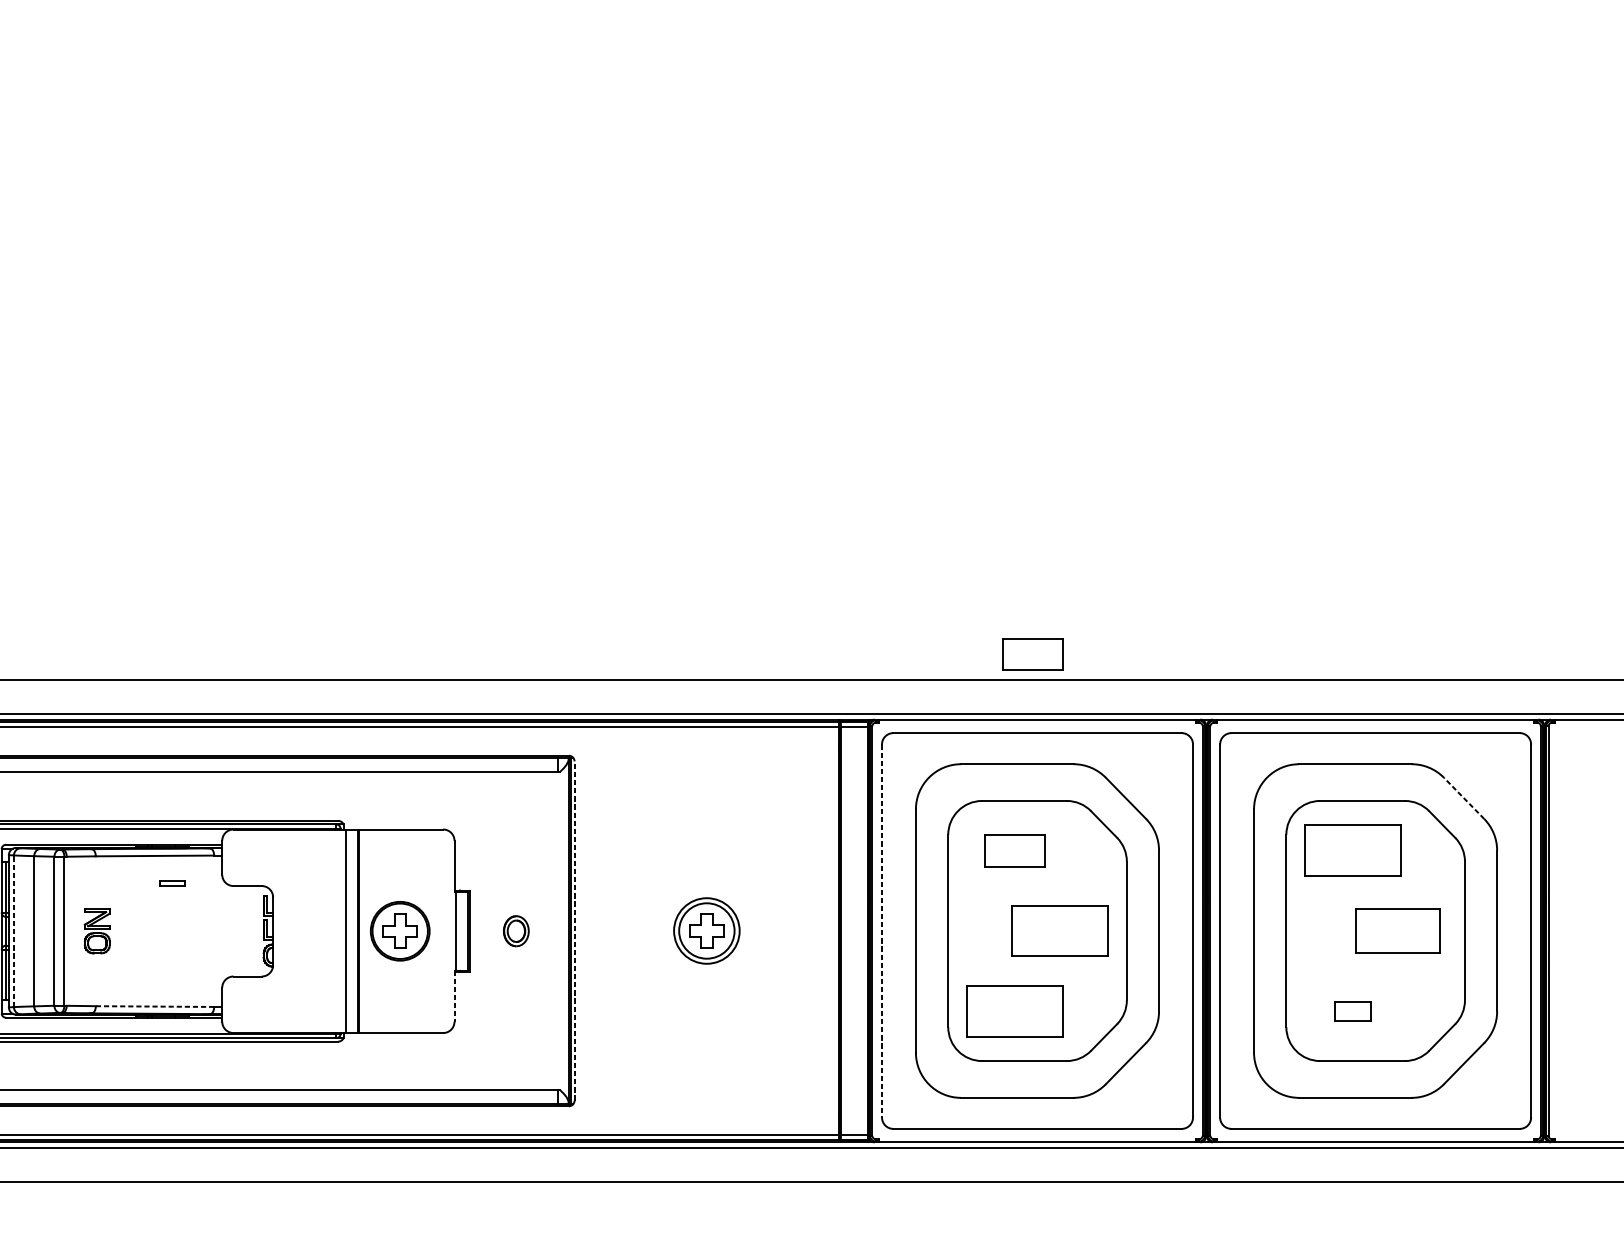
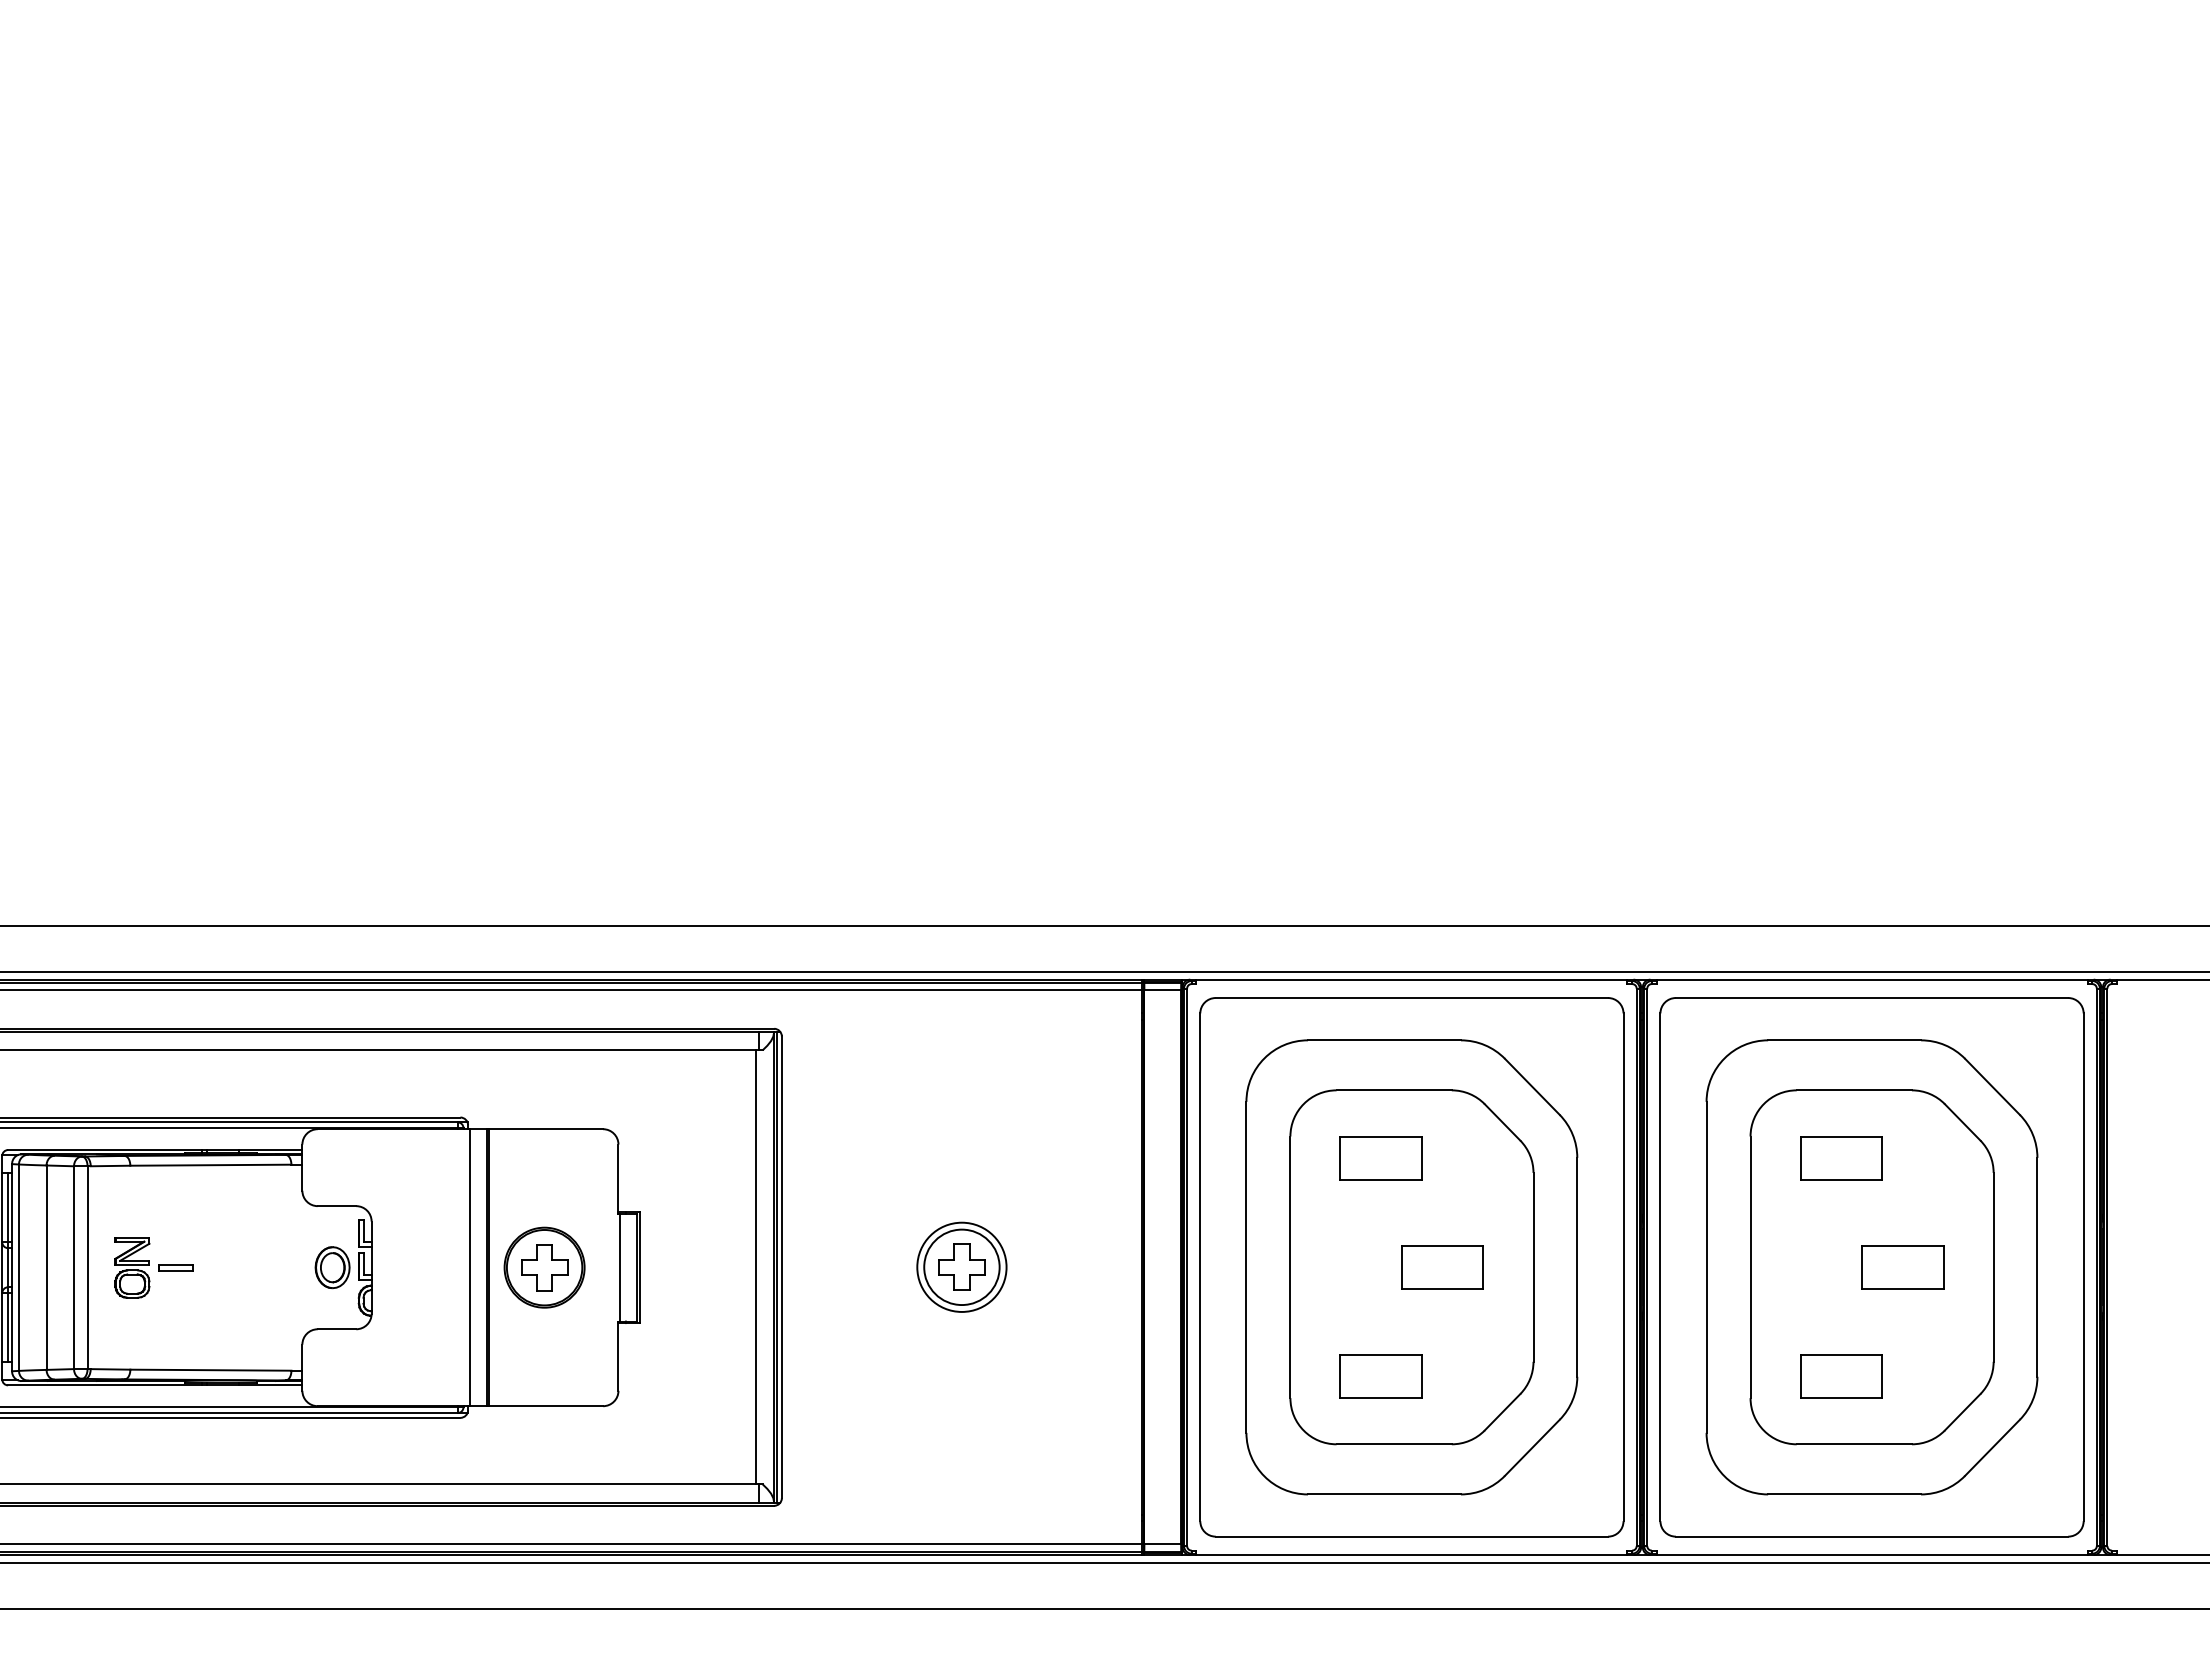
part: (1032, 654) -> (1405, 891), removed
line: (1464, 798) -> (1992, 1086), dashed -> solid
part: (1353, 851) -> (1841, 1158), size x0.62
part: (172, 883) -> (175, 1267), moved
line: (13, 931) -> (18, 1267), dashed -> solid
part: (516, 931) -> (332, 1267), moved
line: (555, 931) -> (755, 1267), added
line: (574, 931) -> (781, 1267), dashed -> solid
line: (882, 931) -> (1200, 1267), dashed -> solid
part: (1059, 931) -> (1442, 1267), size x0.62
part: (1398, 931) -> (1902, 1267), size x0.71
line: (454, 996) -> (618, 1356), dashed -> solid
line: (154, 1006) -> (210, 1370), dashed -> solid
part: (1014, 1011) -> (1380, 1376), size x0.62
part: (1353, 1011) -> (1841, 1376), size x1.67

